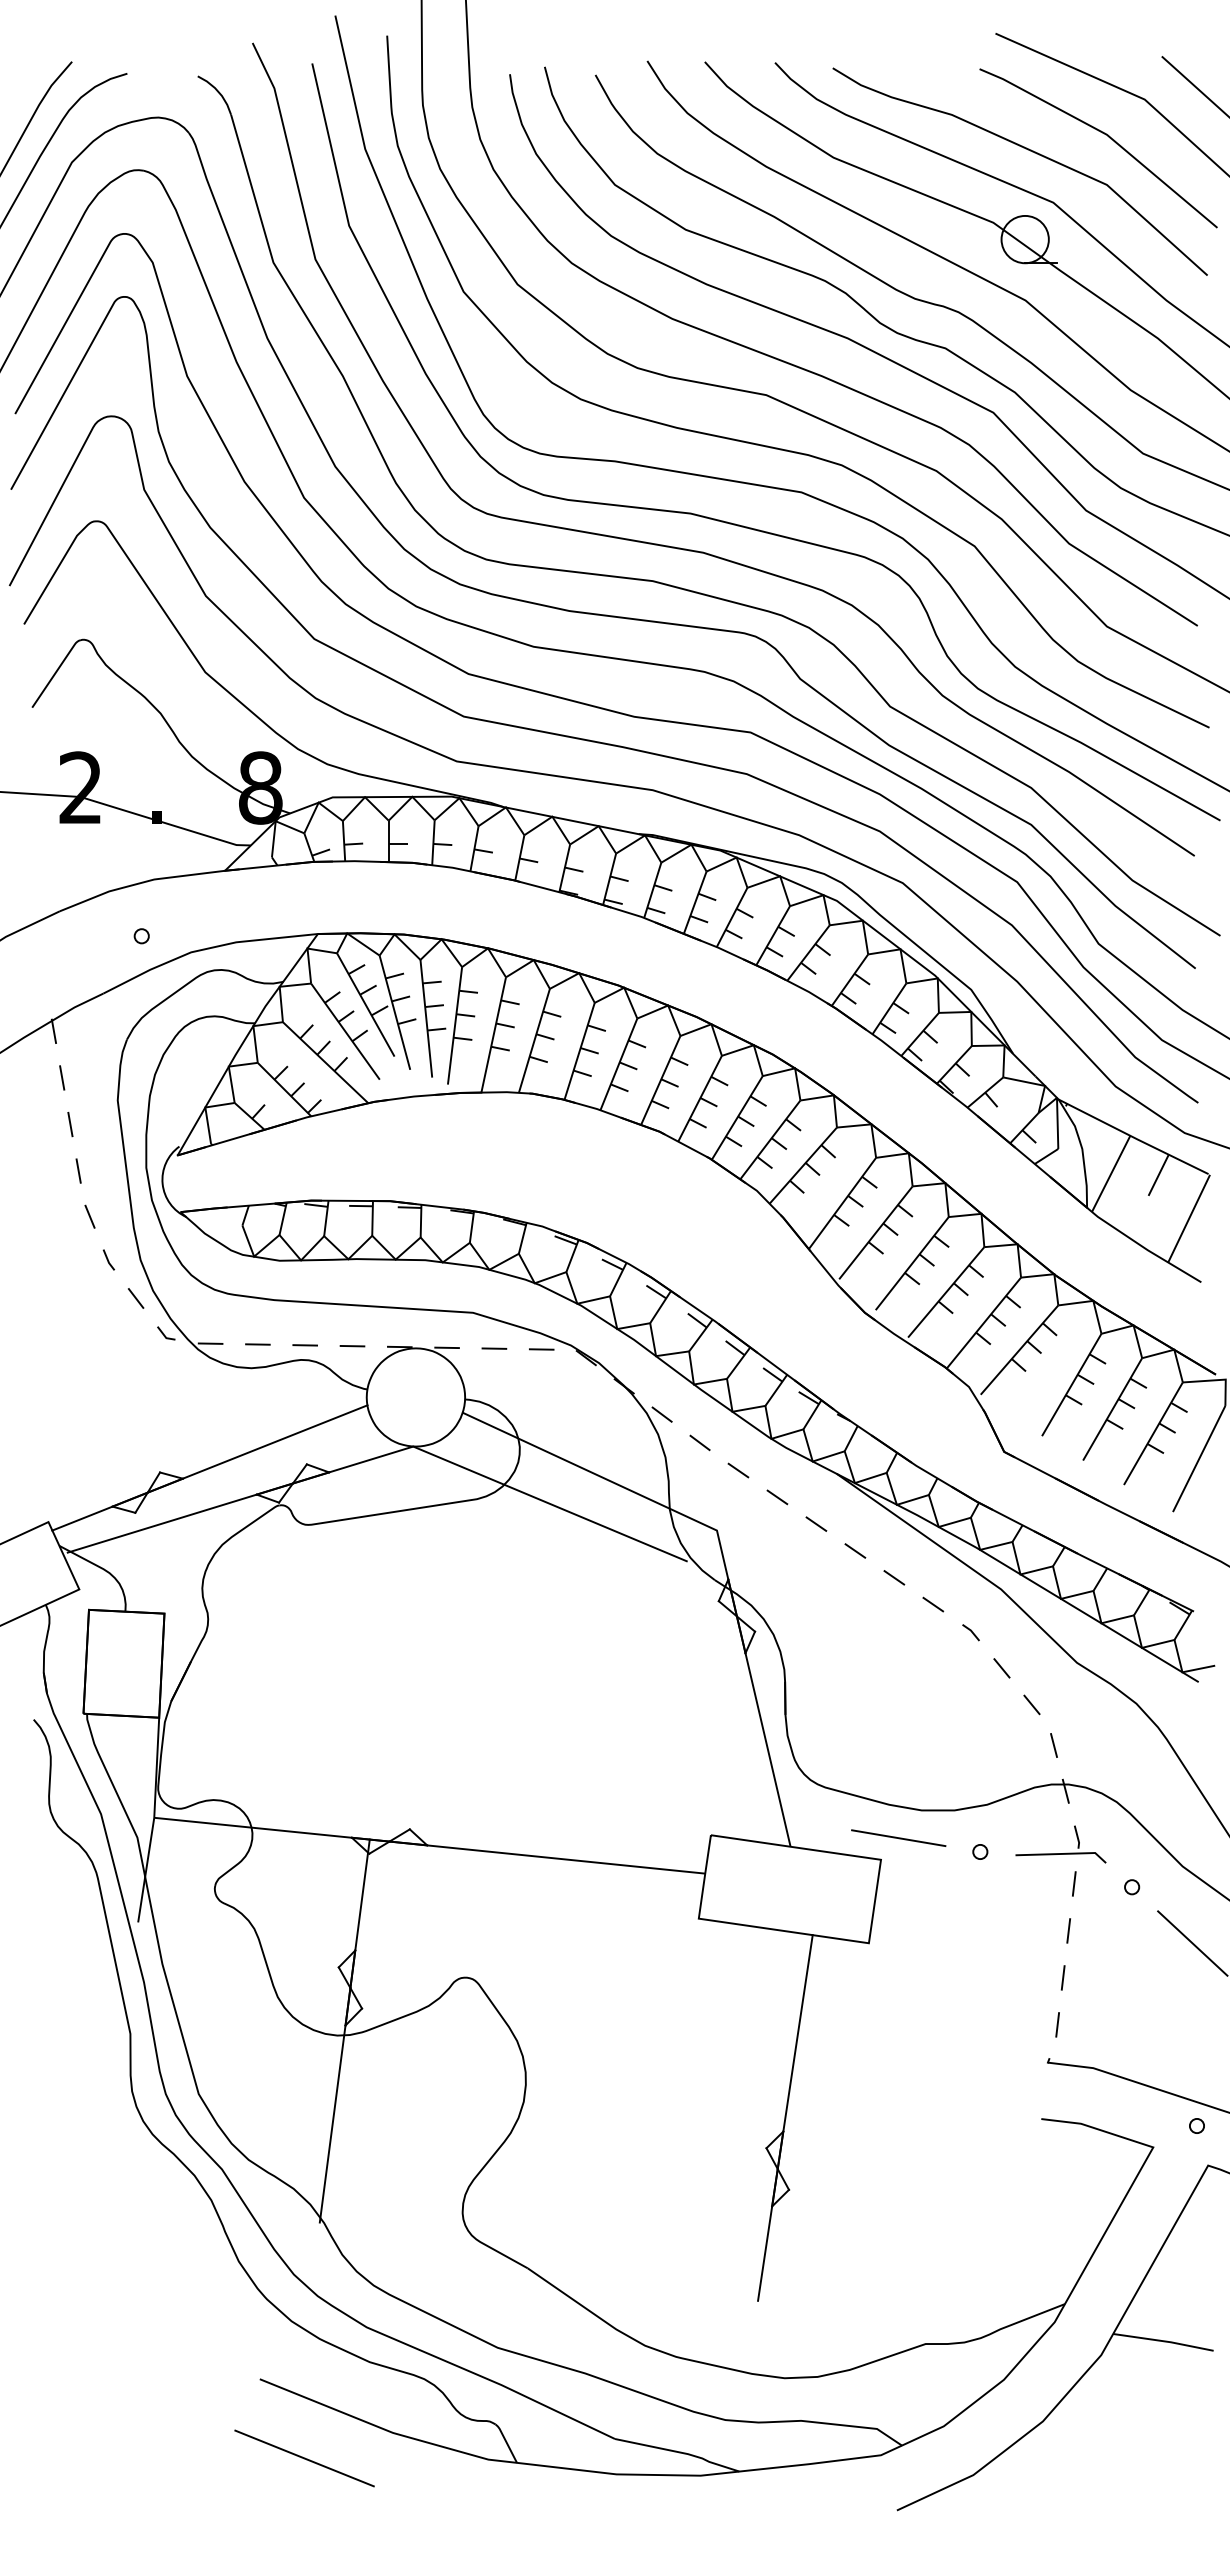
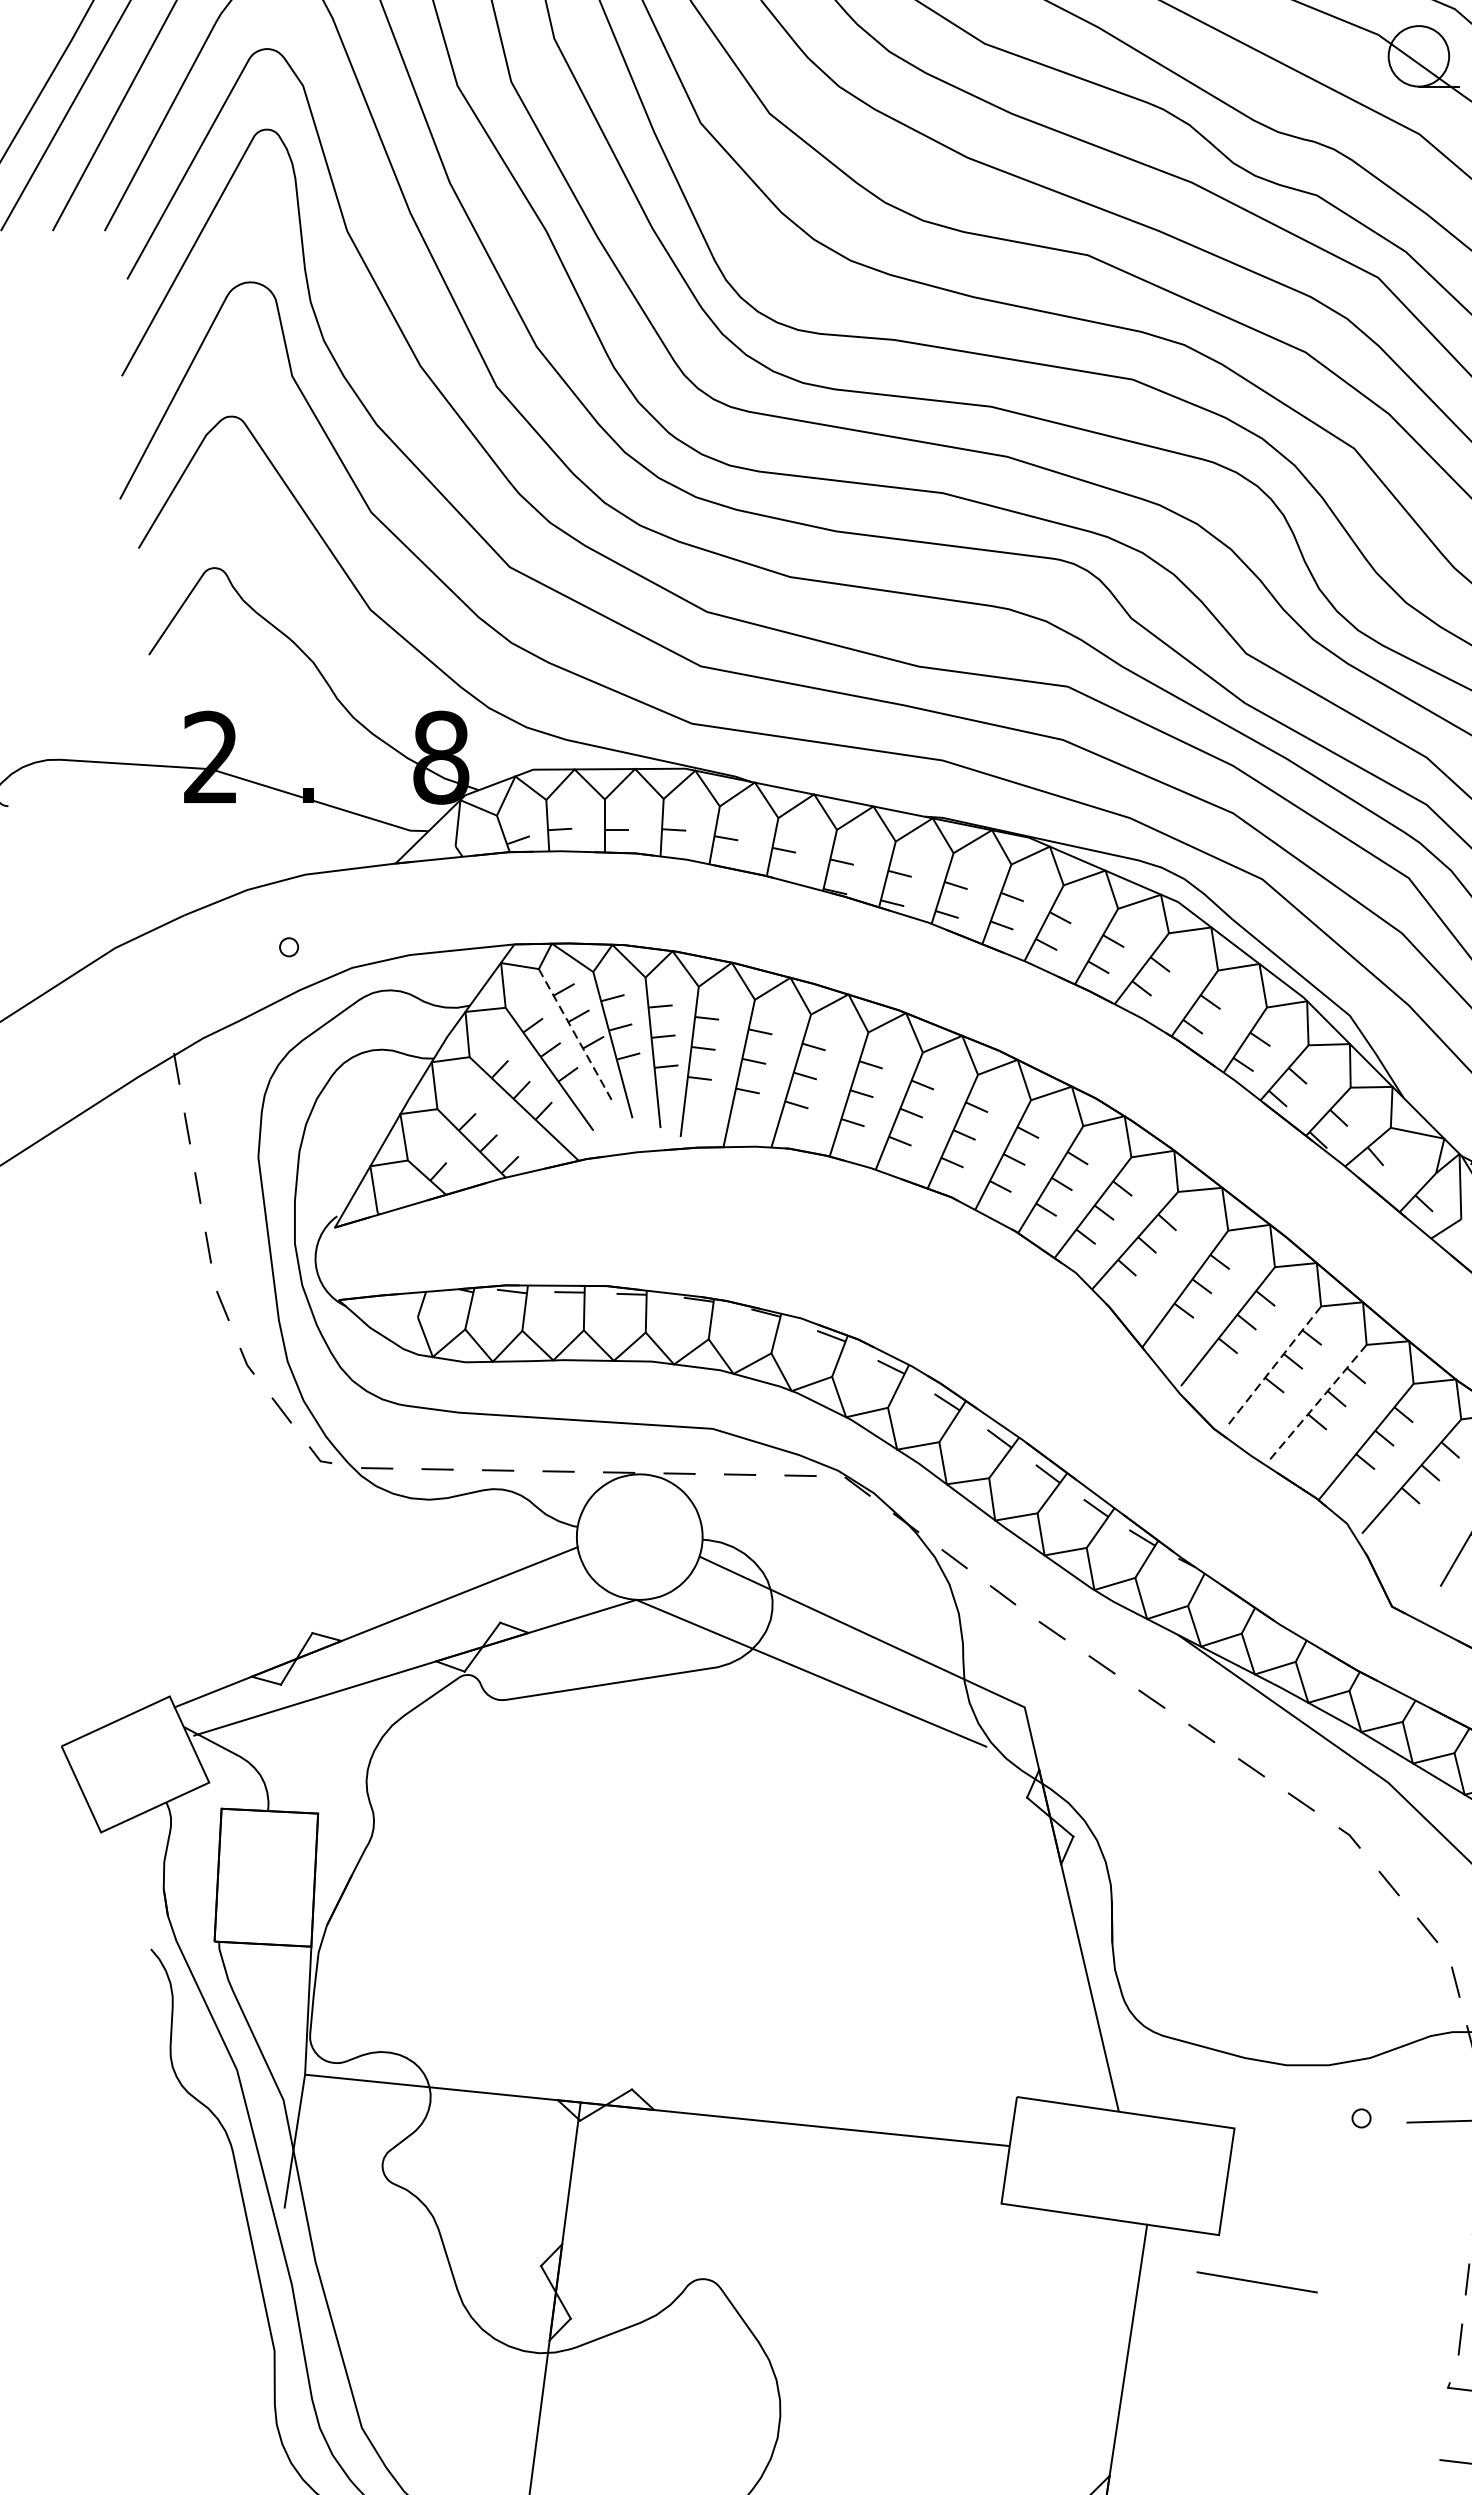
line: (366, 1005) -> (576, 1035), solid -> dashed
line: (911, 1264) -> (1273, 1367), solid -> dashed
line: (945, 1292) -> (1316, 1402), solid -> dashed
line: (898, 1837) -> (1256, 2281), moved

